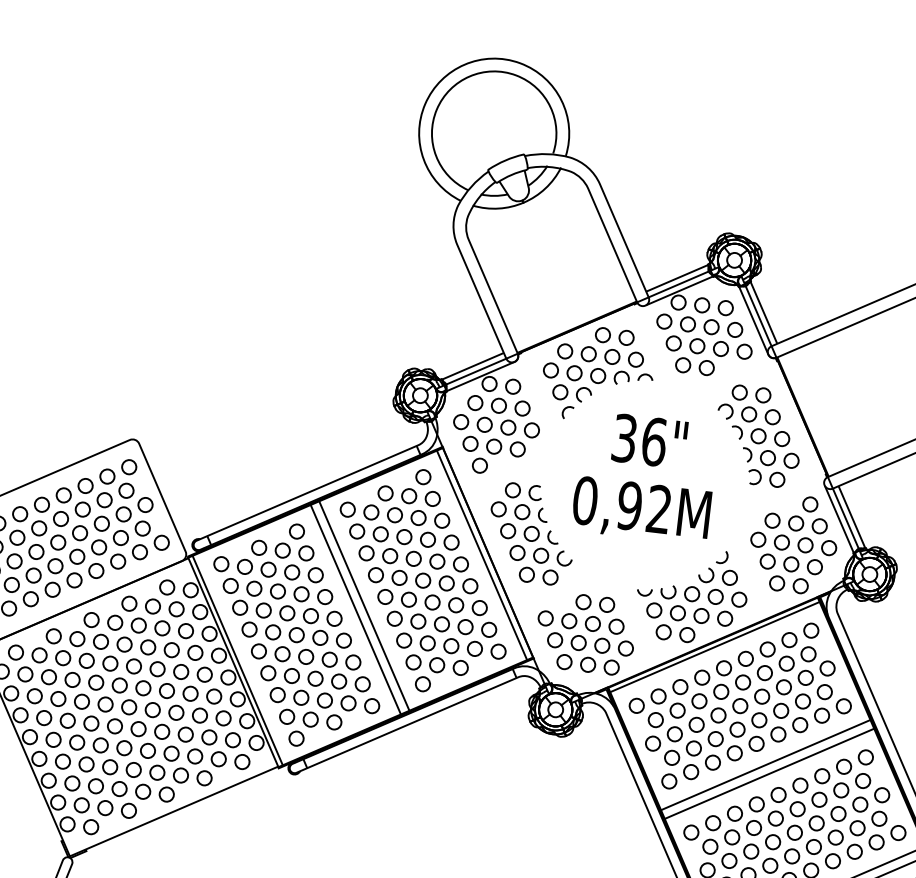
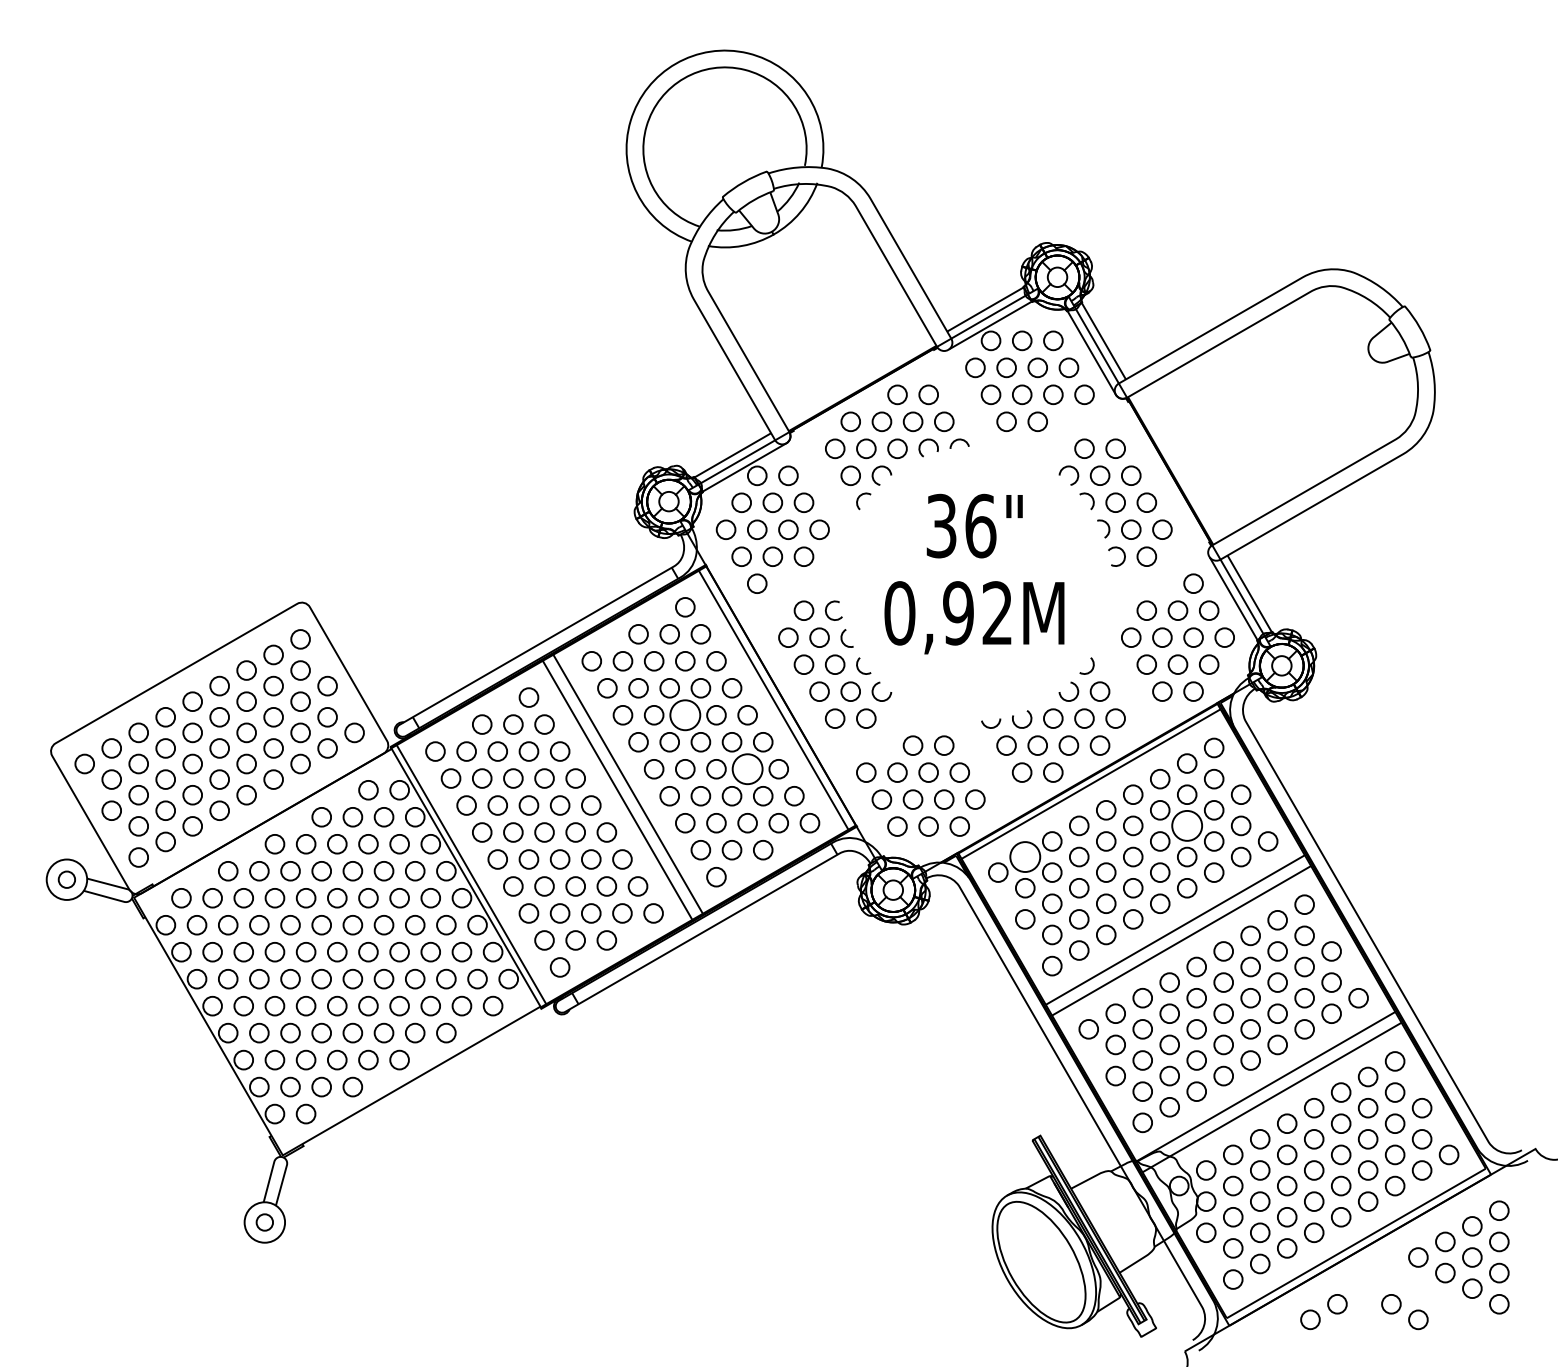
circle: (413, 558) -> (684, 714), size x1.6
circle: (456, 604) -> (747, 768), size x1.6
circle: (783, 686) -> (1186, 825), size x1.6
circle: (658, 696) -> (1024, 856), size x1.6

